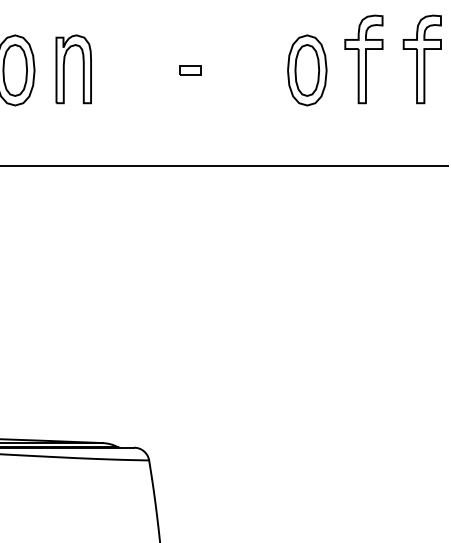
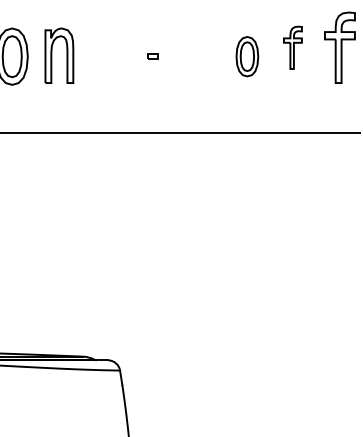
part: (363, 59) -> (292, 47), size x0.6
part: (190, 70) -> (153, 56), size x0.6
part: (307, 70) -> (247, 56), size x0.7

